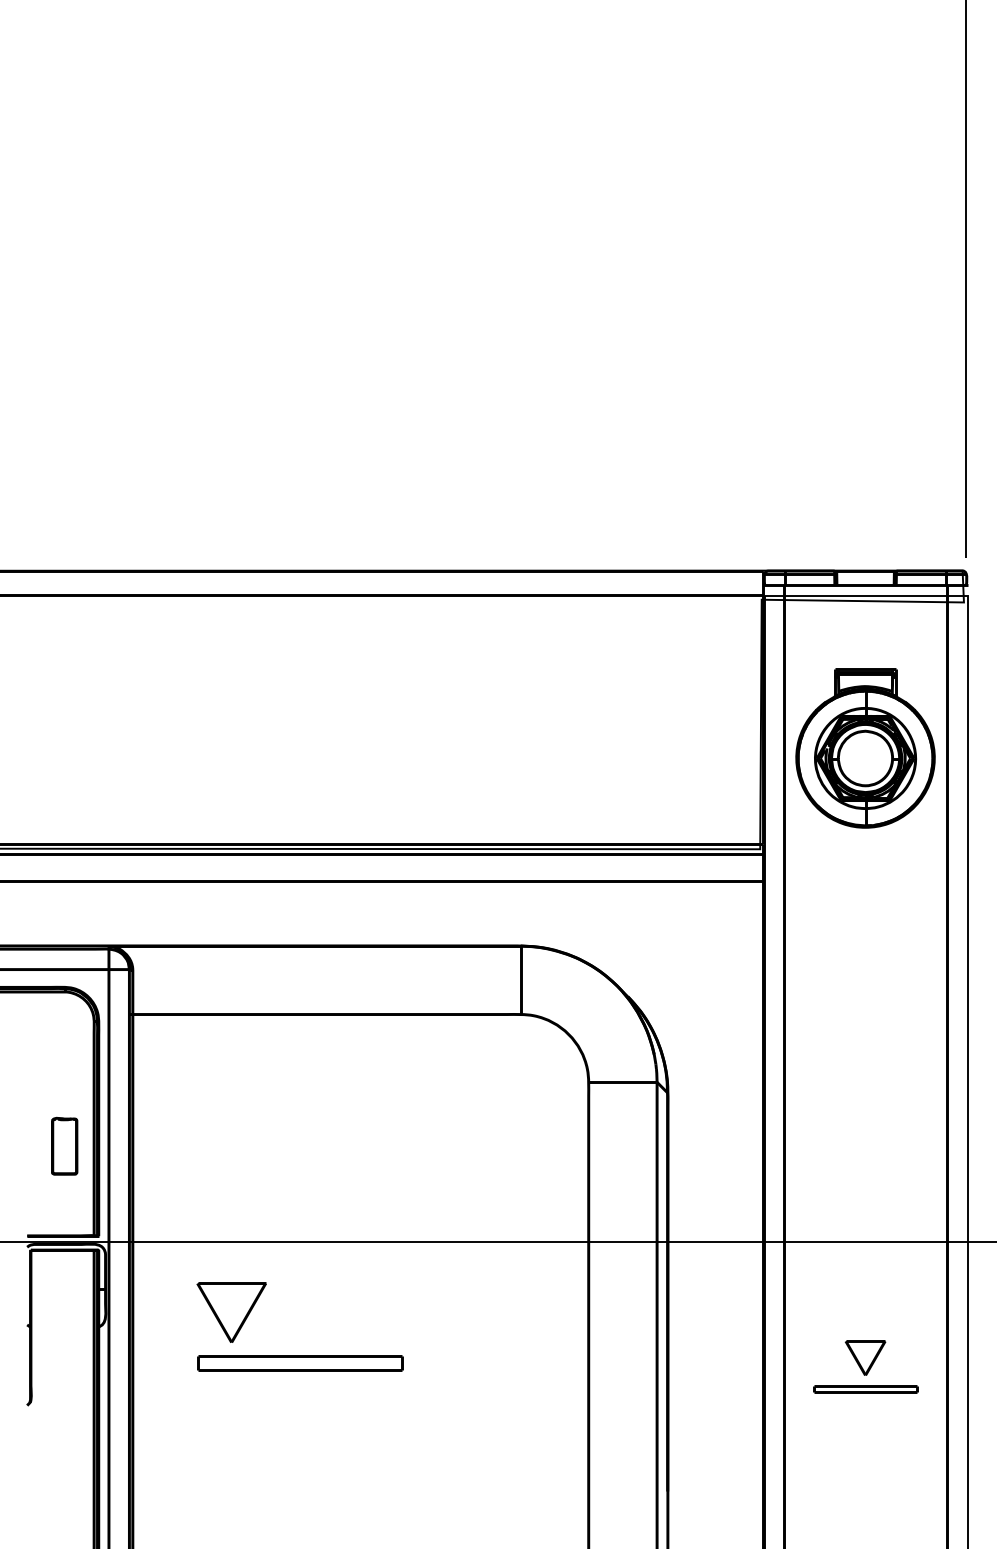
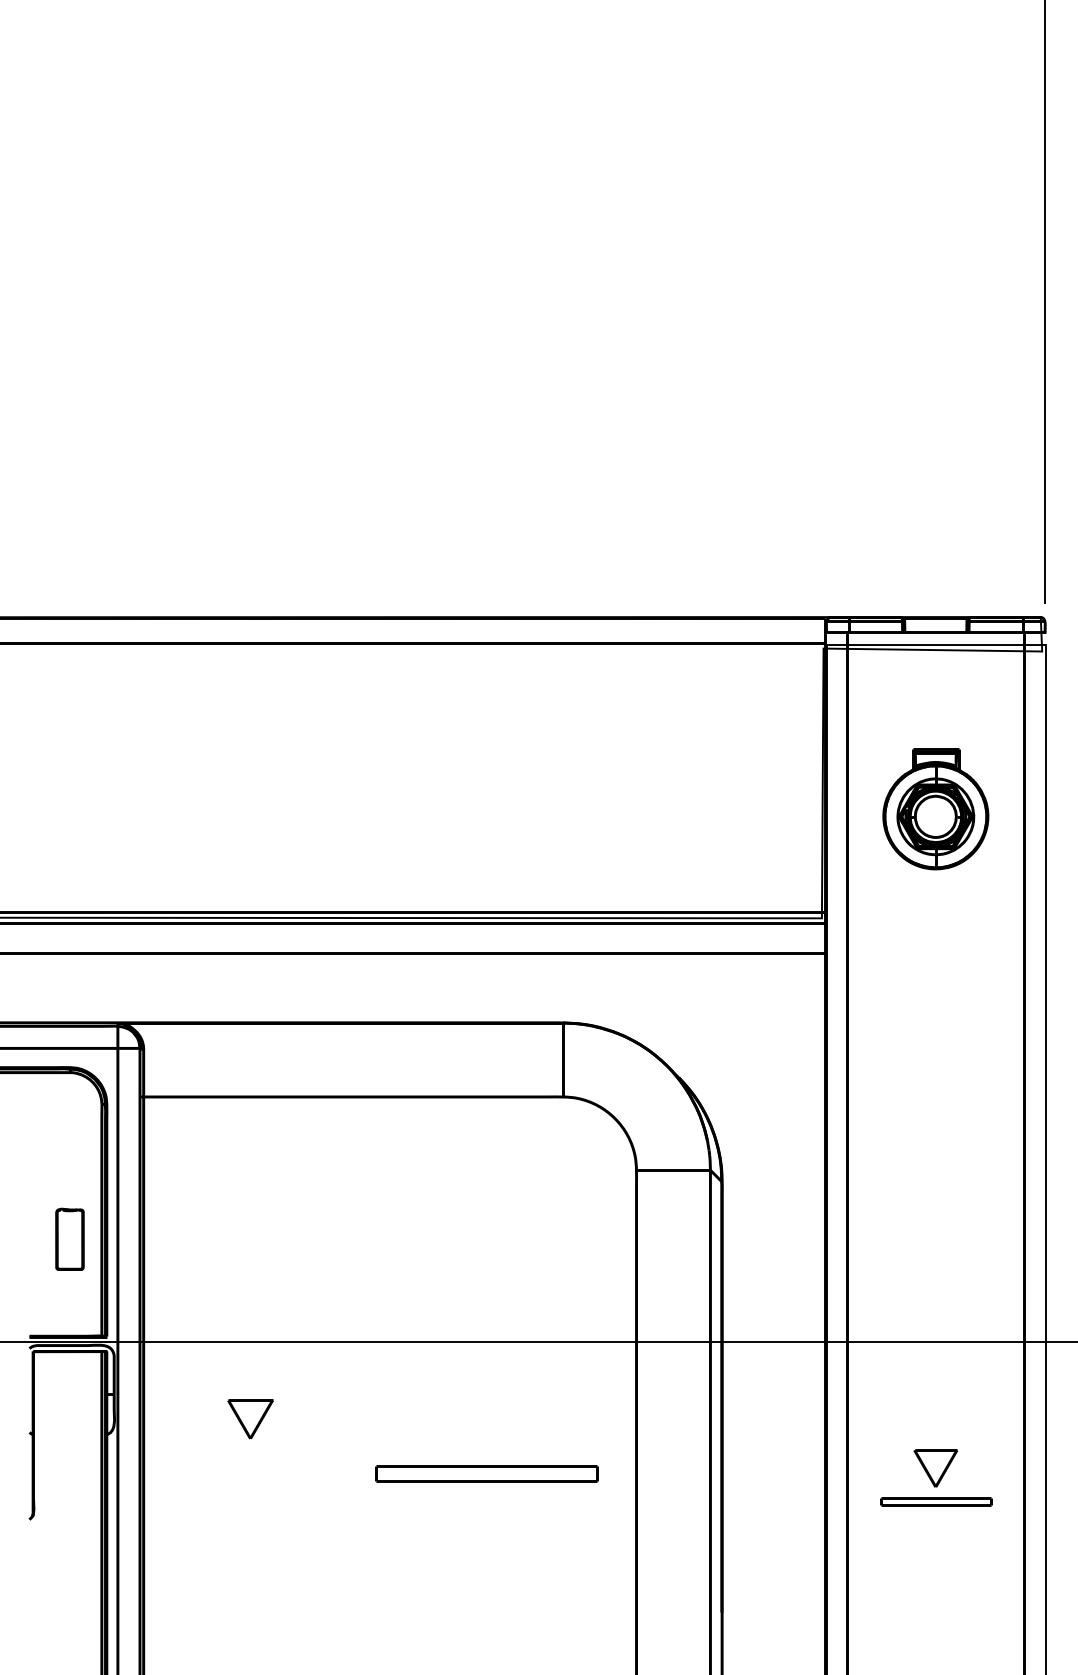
part: (865, 747) -> (935, 808), size x0.7
part: (231, 1312) -> (250, 1419), size x0.6
part: (300, 1362) -> (486, 1473), moved

